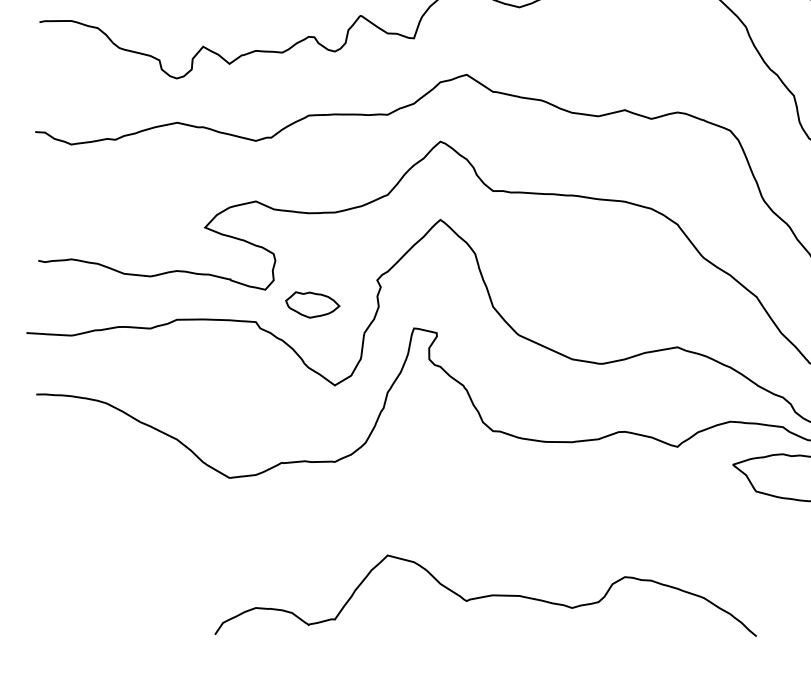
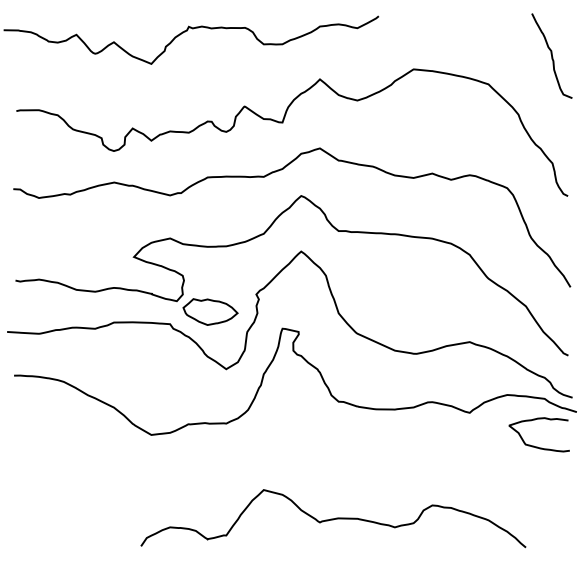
part: (312, 304) -> (210, 311), size x1.43

